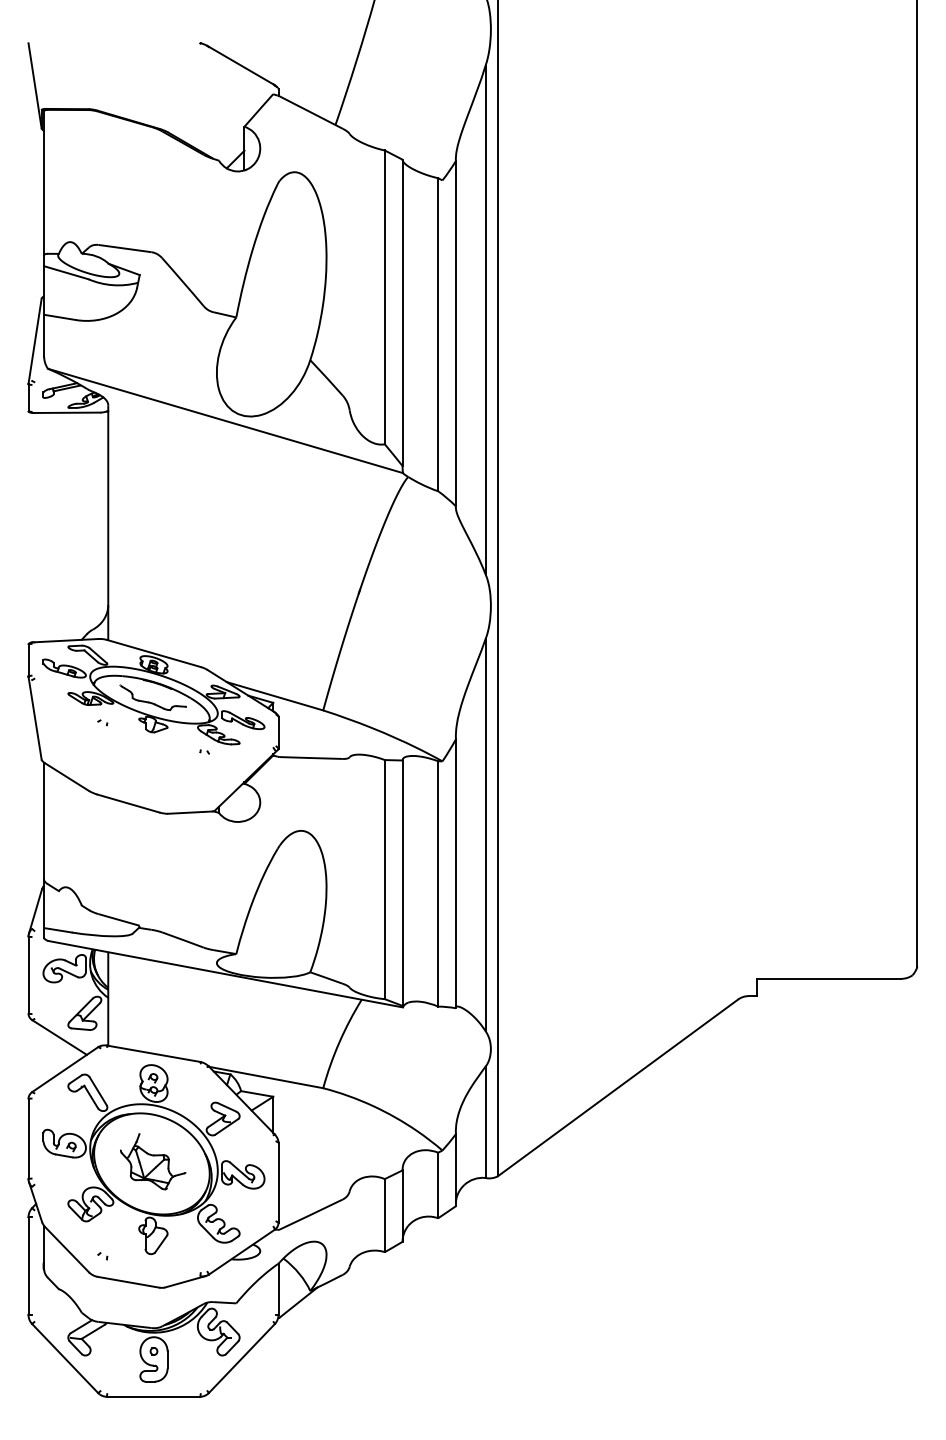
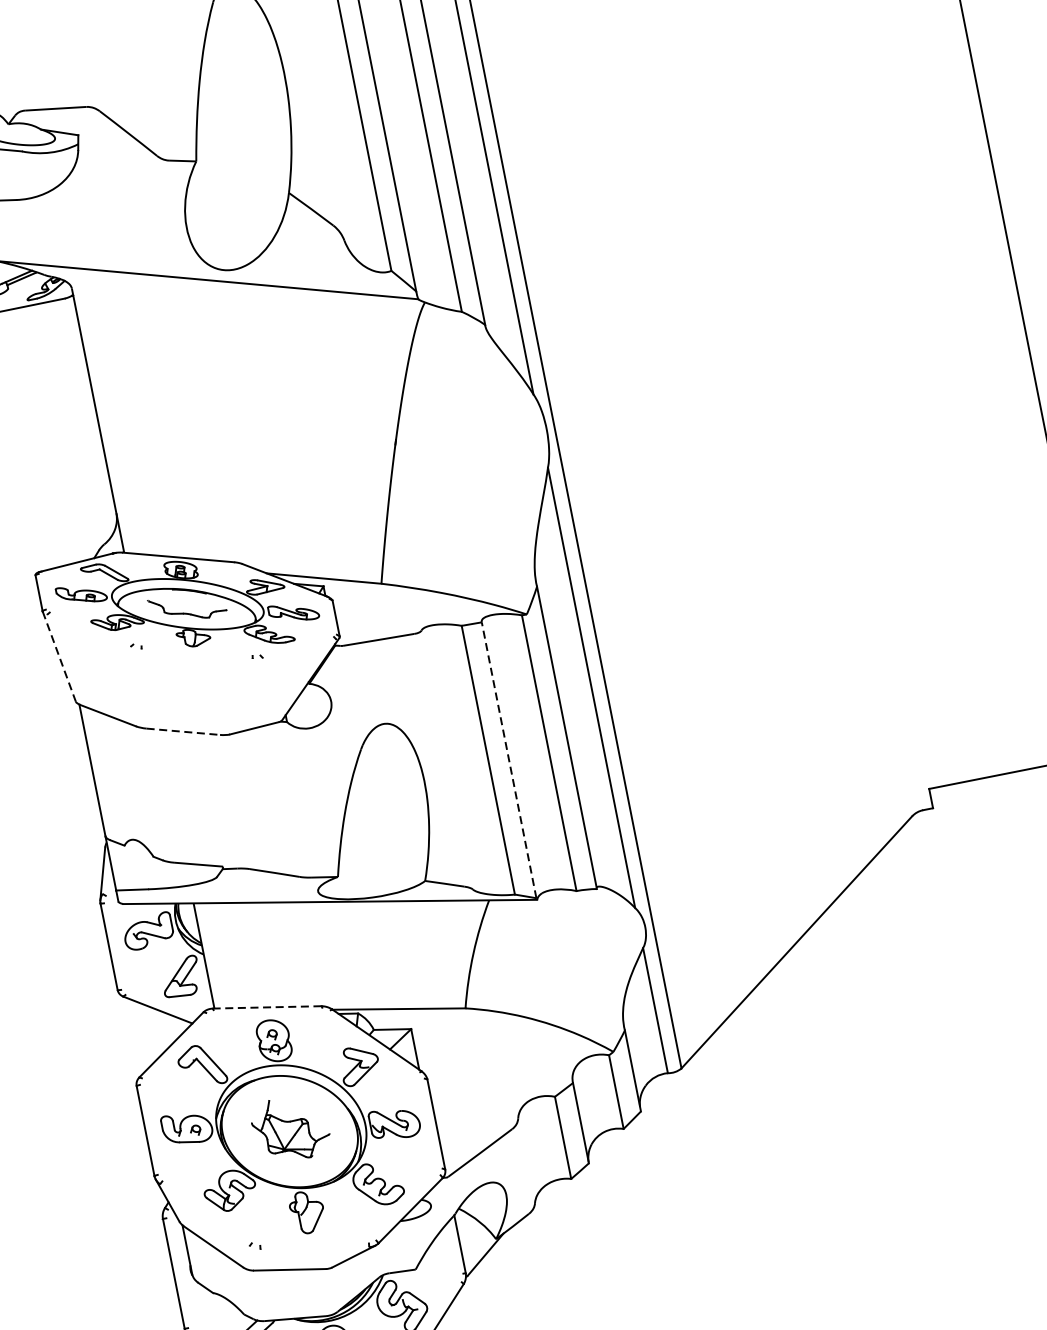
line: (35, 718) -> (59, 656), solid -> dashed
line: (129, 803) -> (184, 731), solid -> dashed
line: (402, 883) -> (509, 760), solid -> dashed
line: (153, 1053) -> (267, 1007), solid -> dashed

